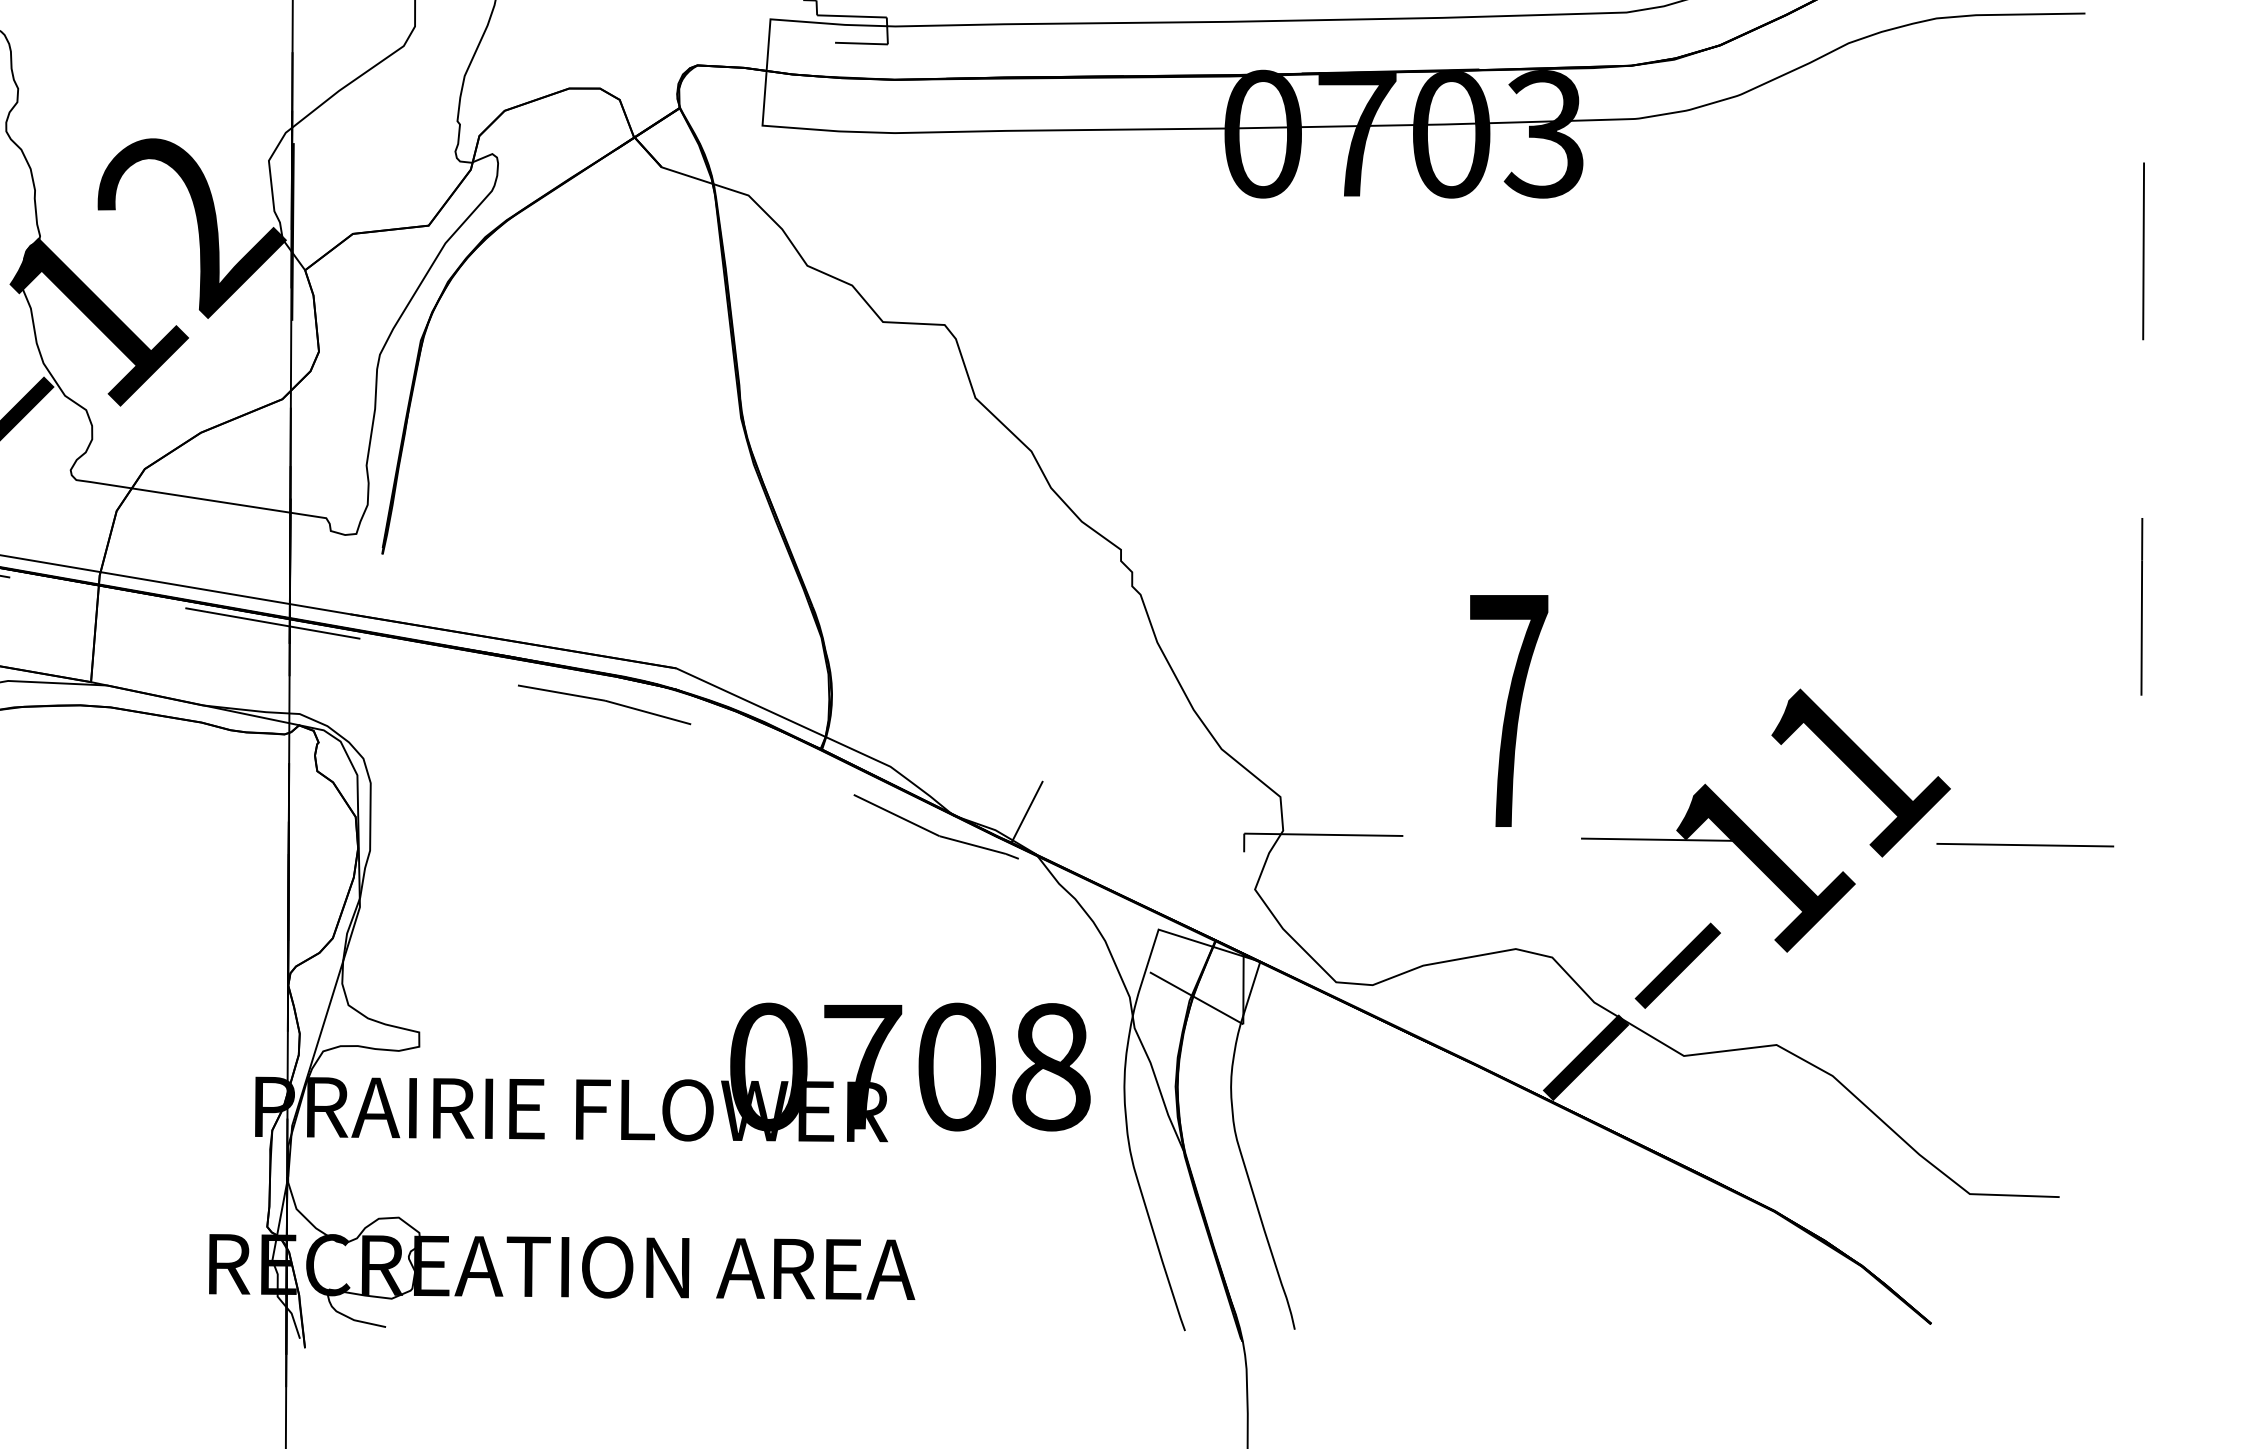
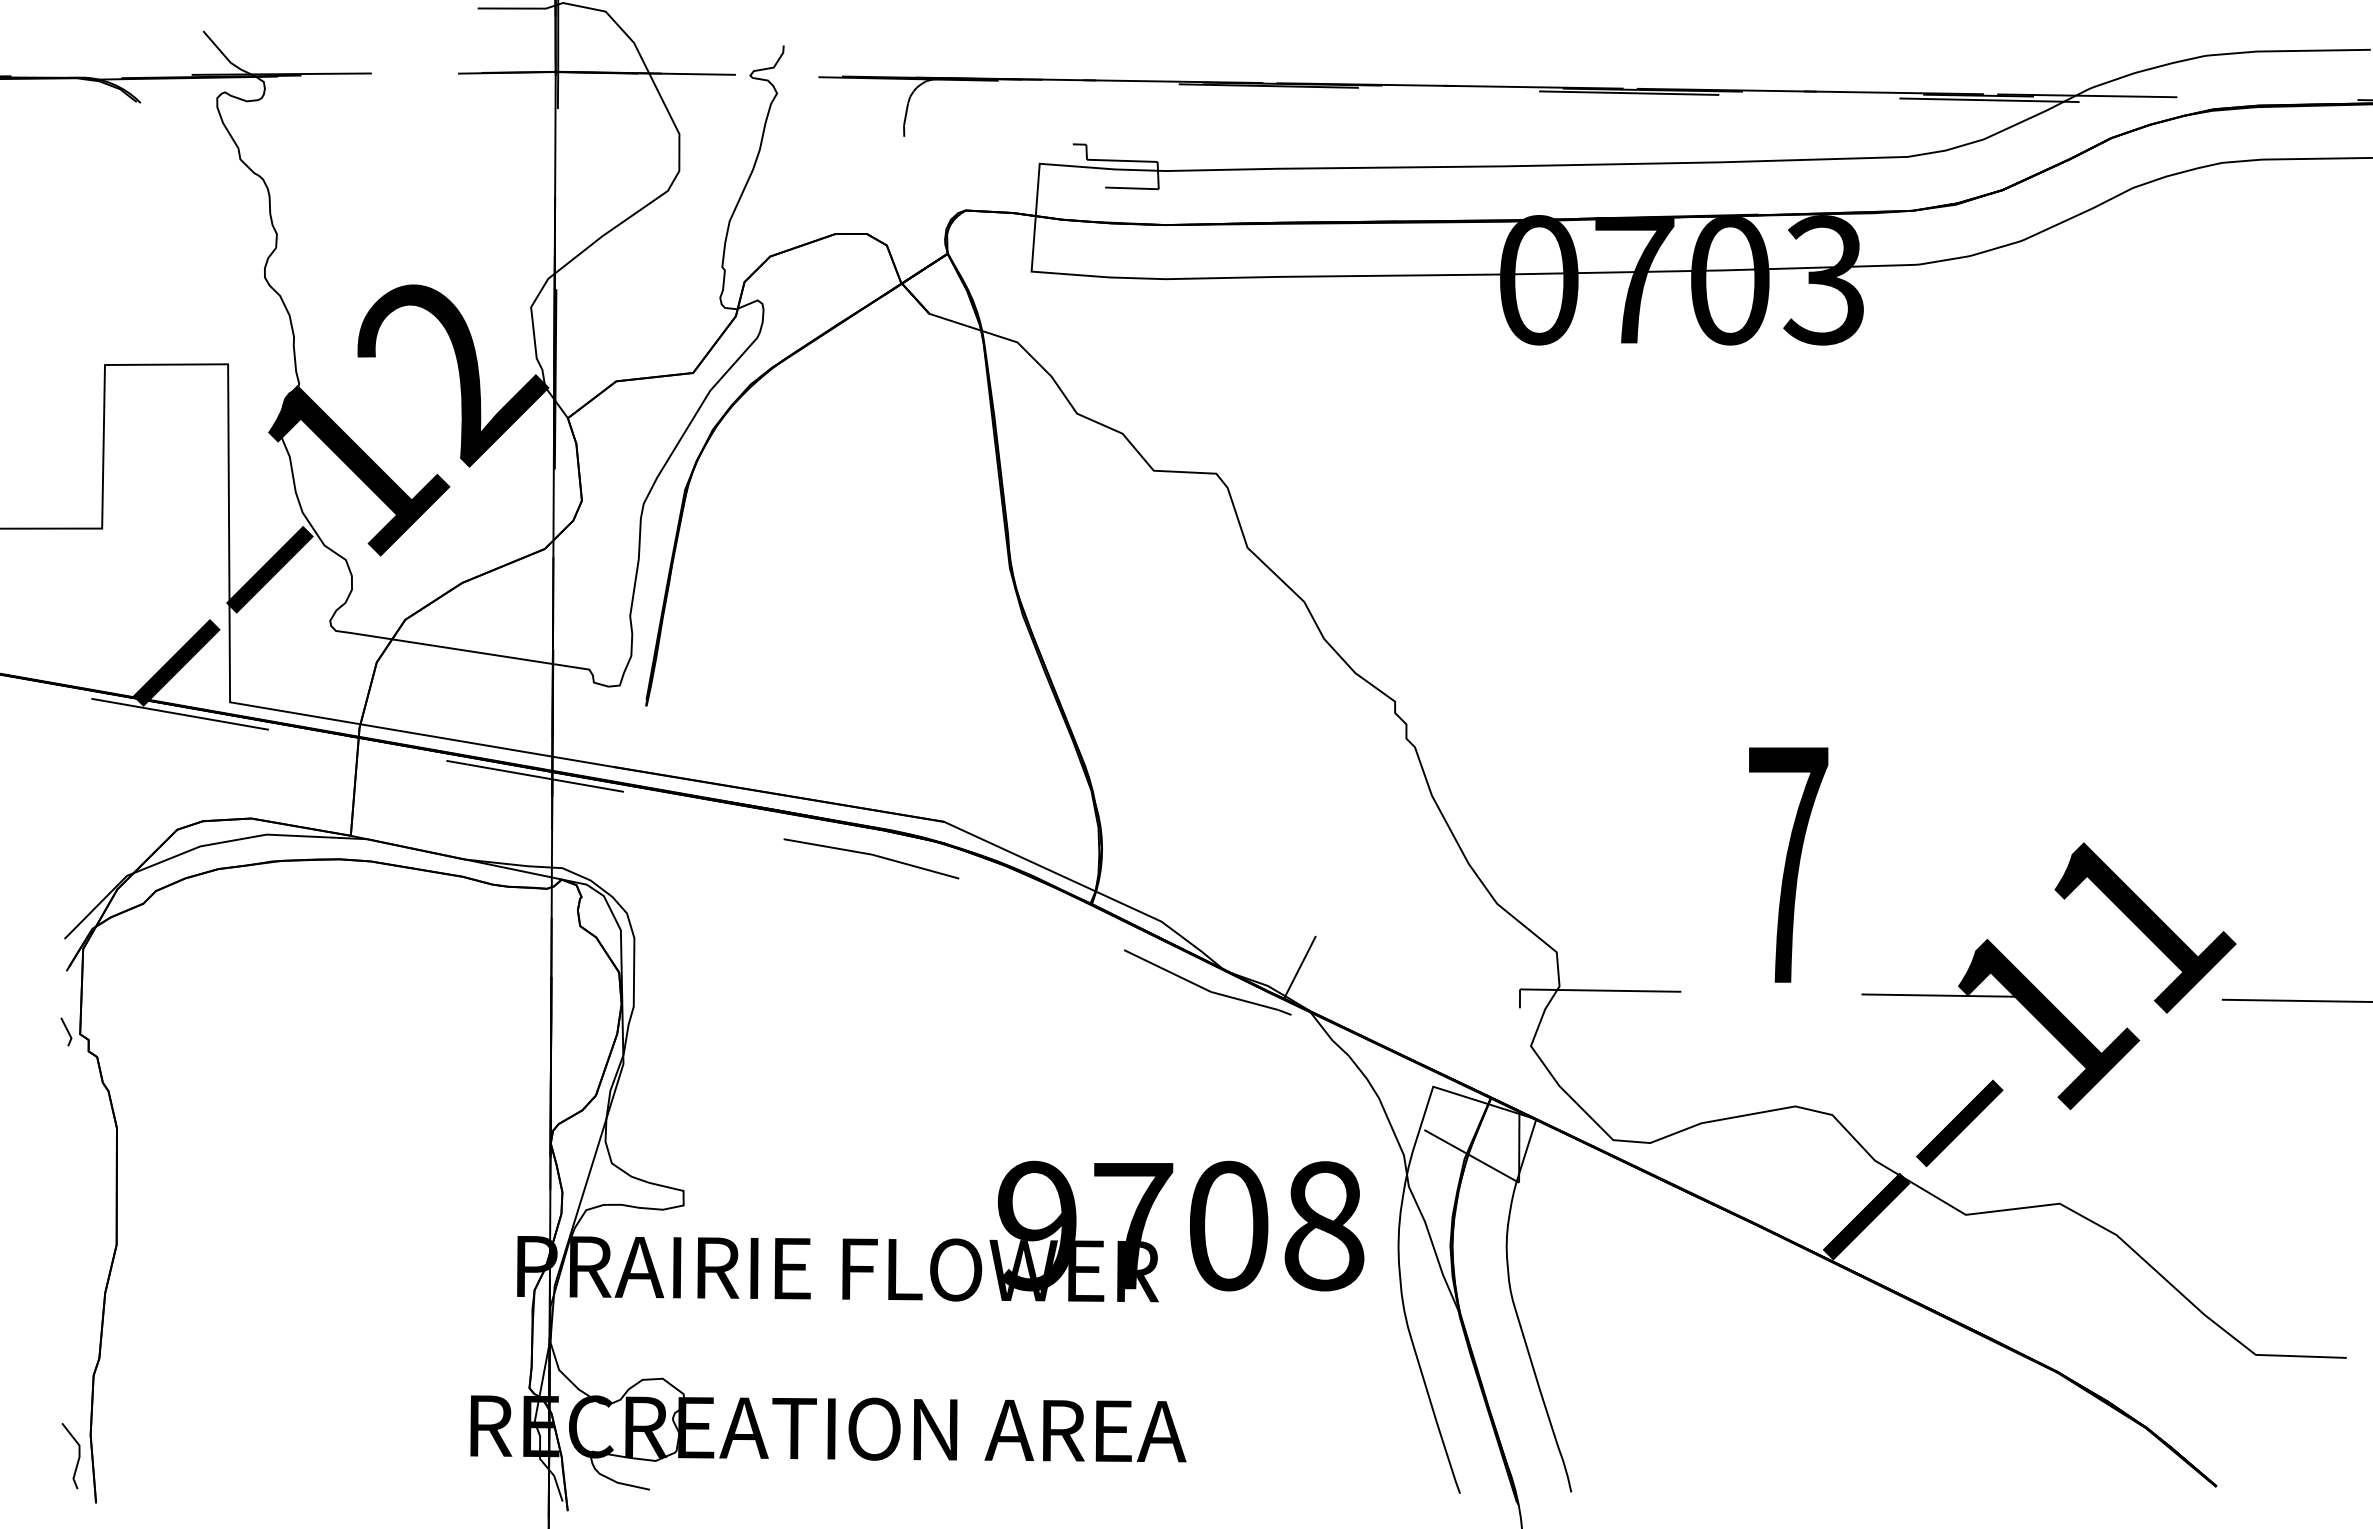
text: (768, 1066) -> (1037, 1225), 0708 -> 9708

